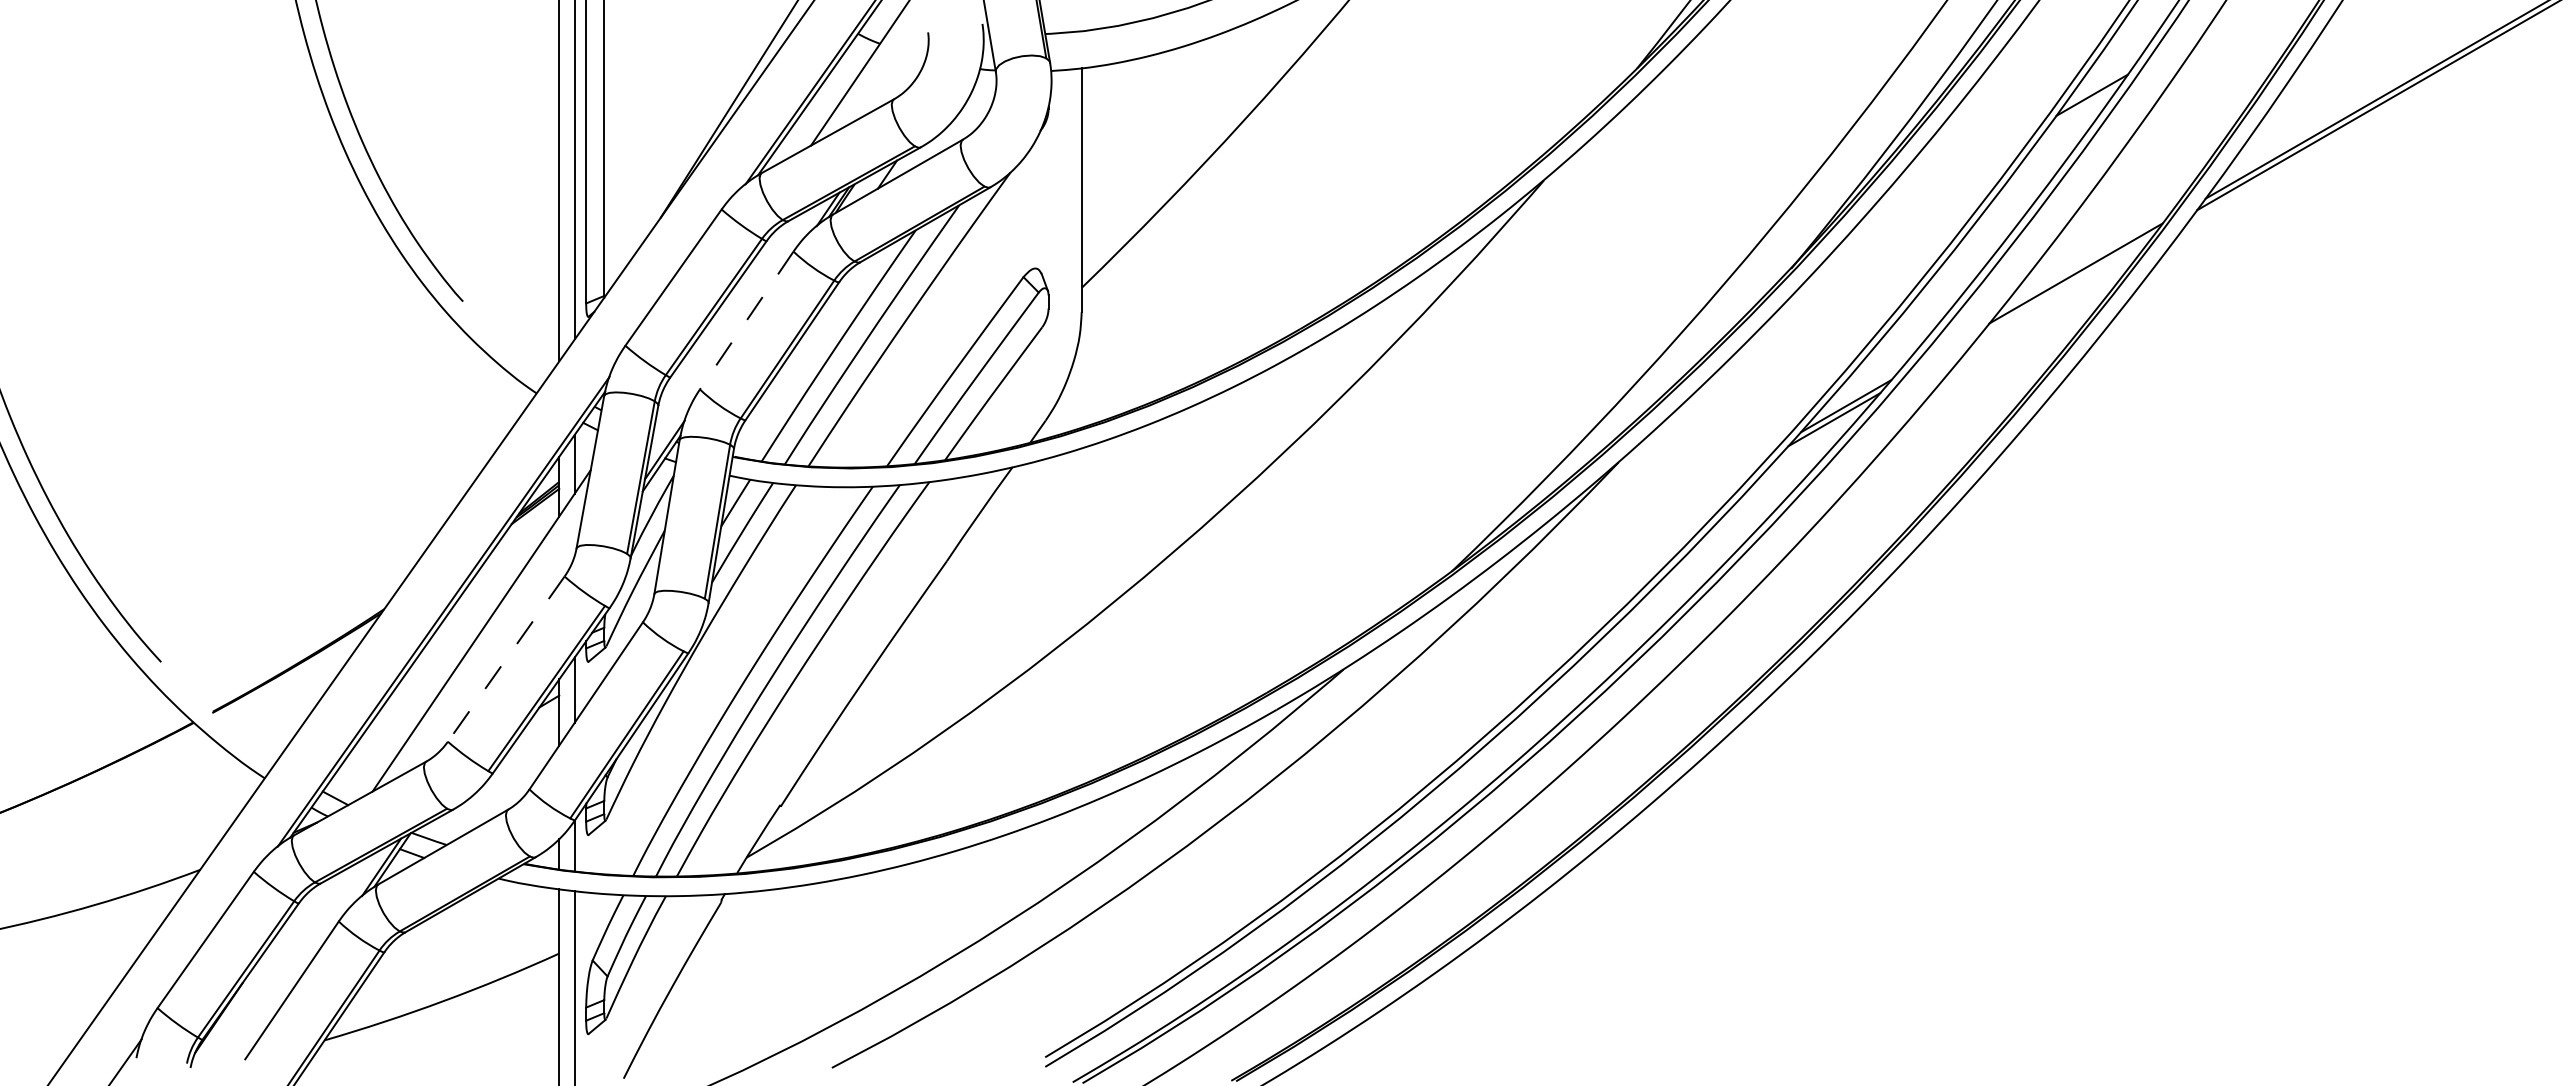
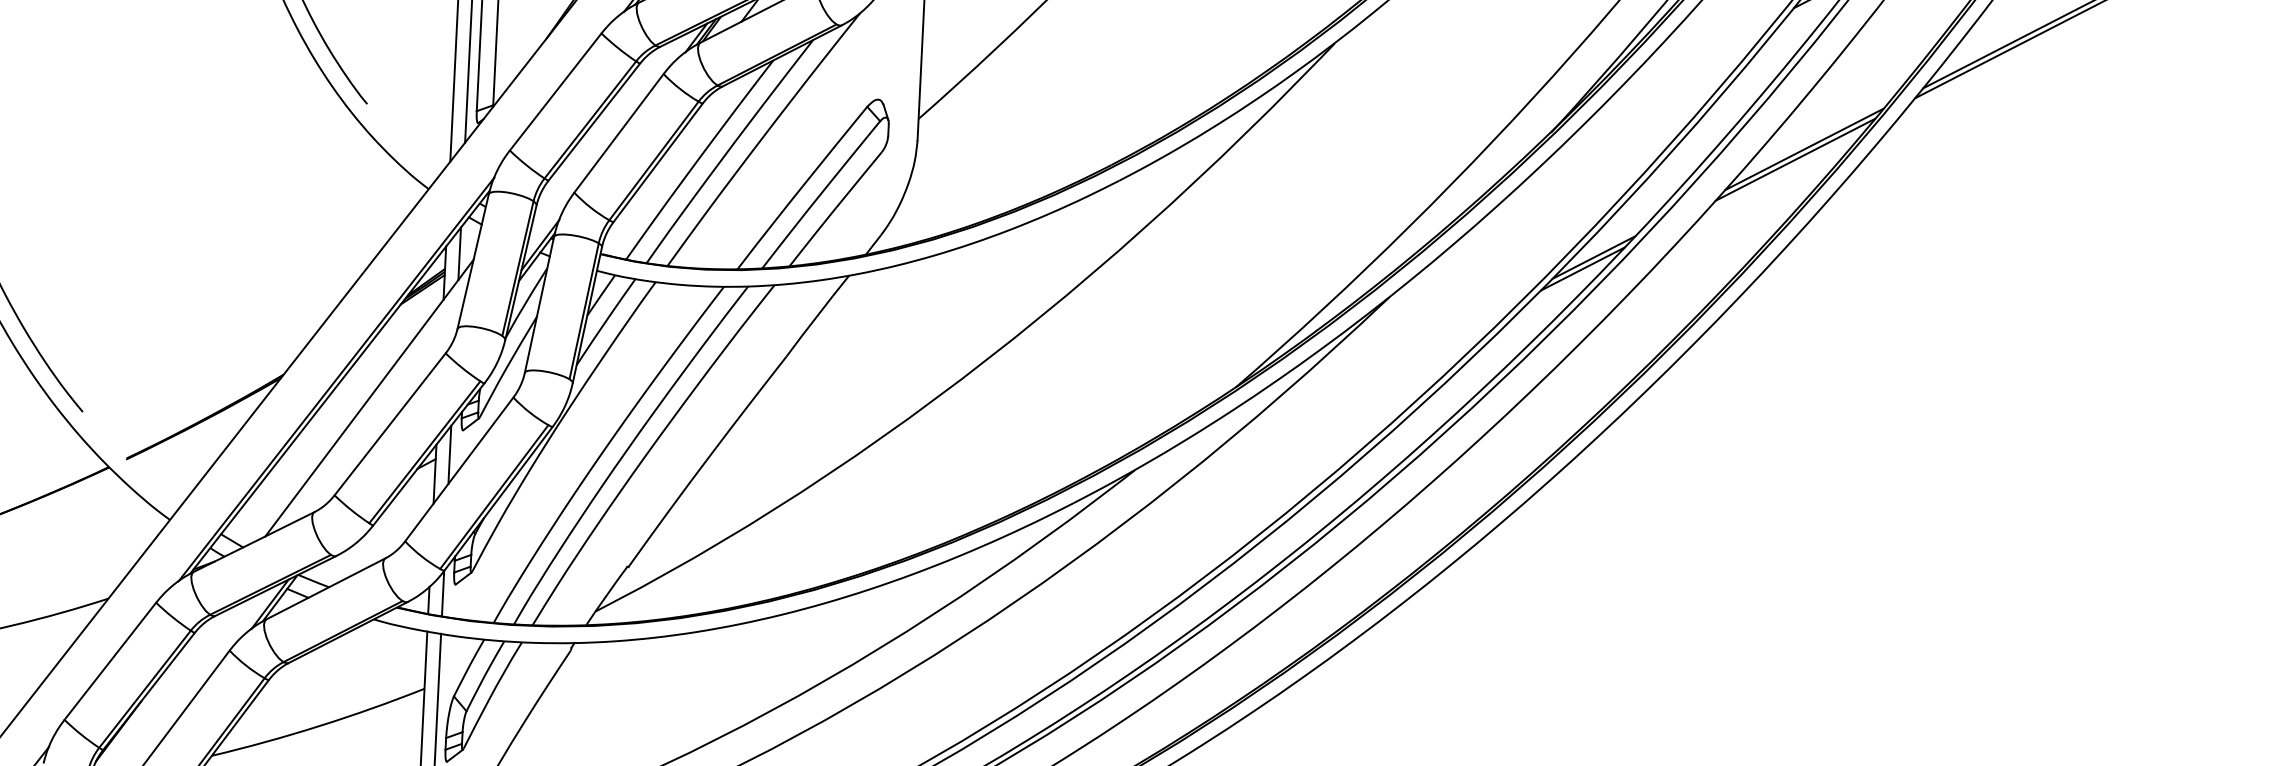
line: (2066, 285) -> (1795, 159), added
line: (746, 320) -> (618, 133), dashed -> solid
line: (505, 659) -> (389, 424), dashed -> solid

